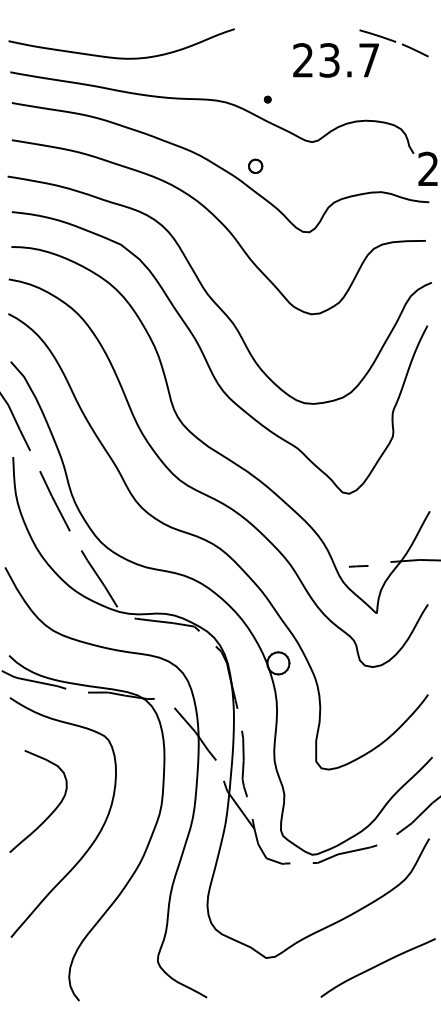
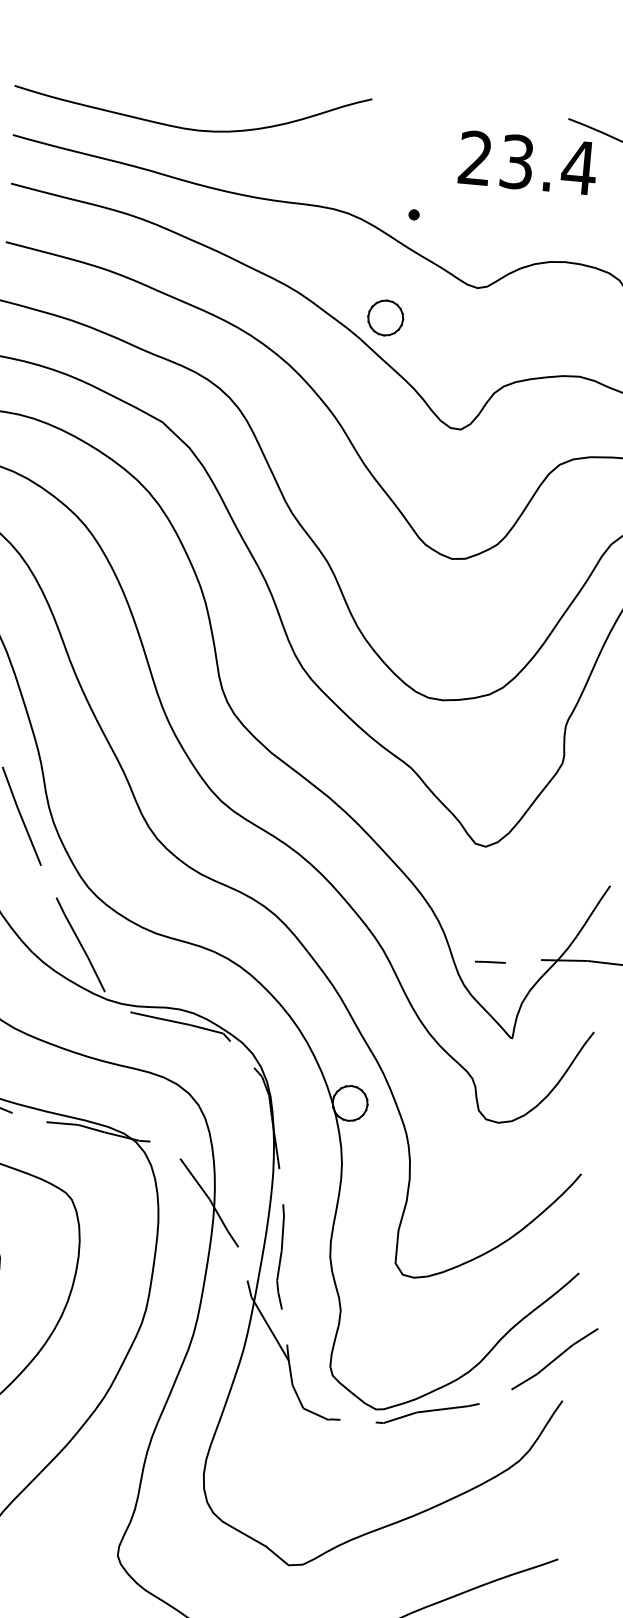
text: (369, 60) -> (579, 167), 23.7 -> 23.4
part: (255, 166) -> (385, 318), size x1.67

